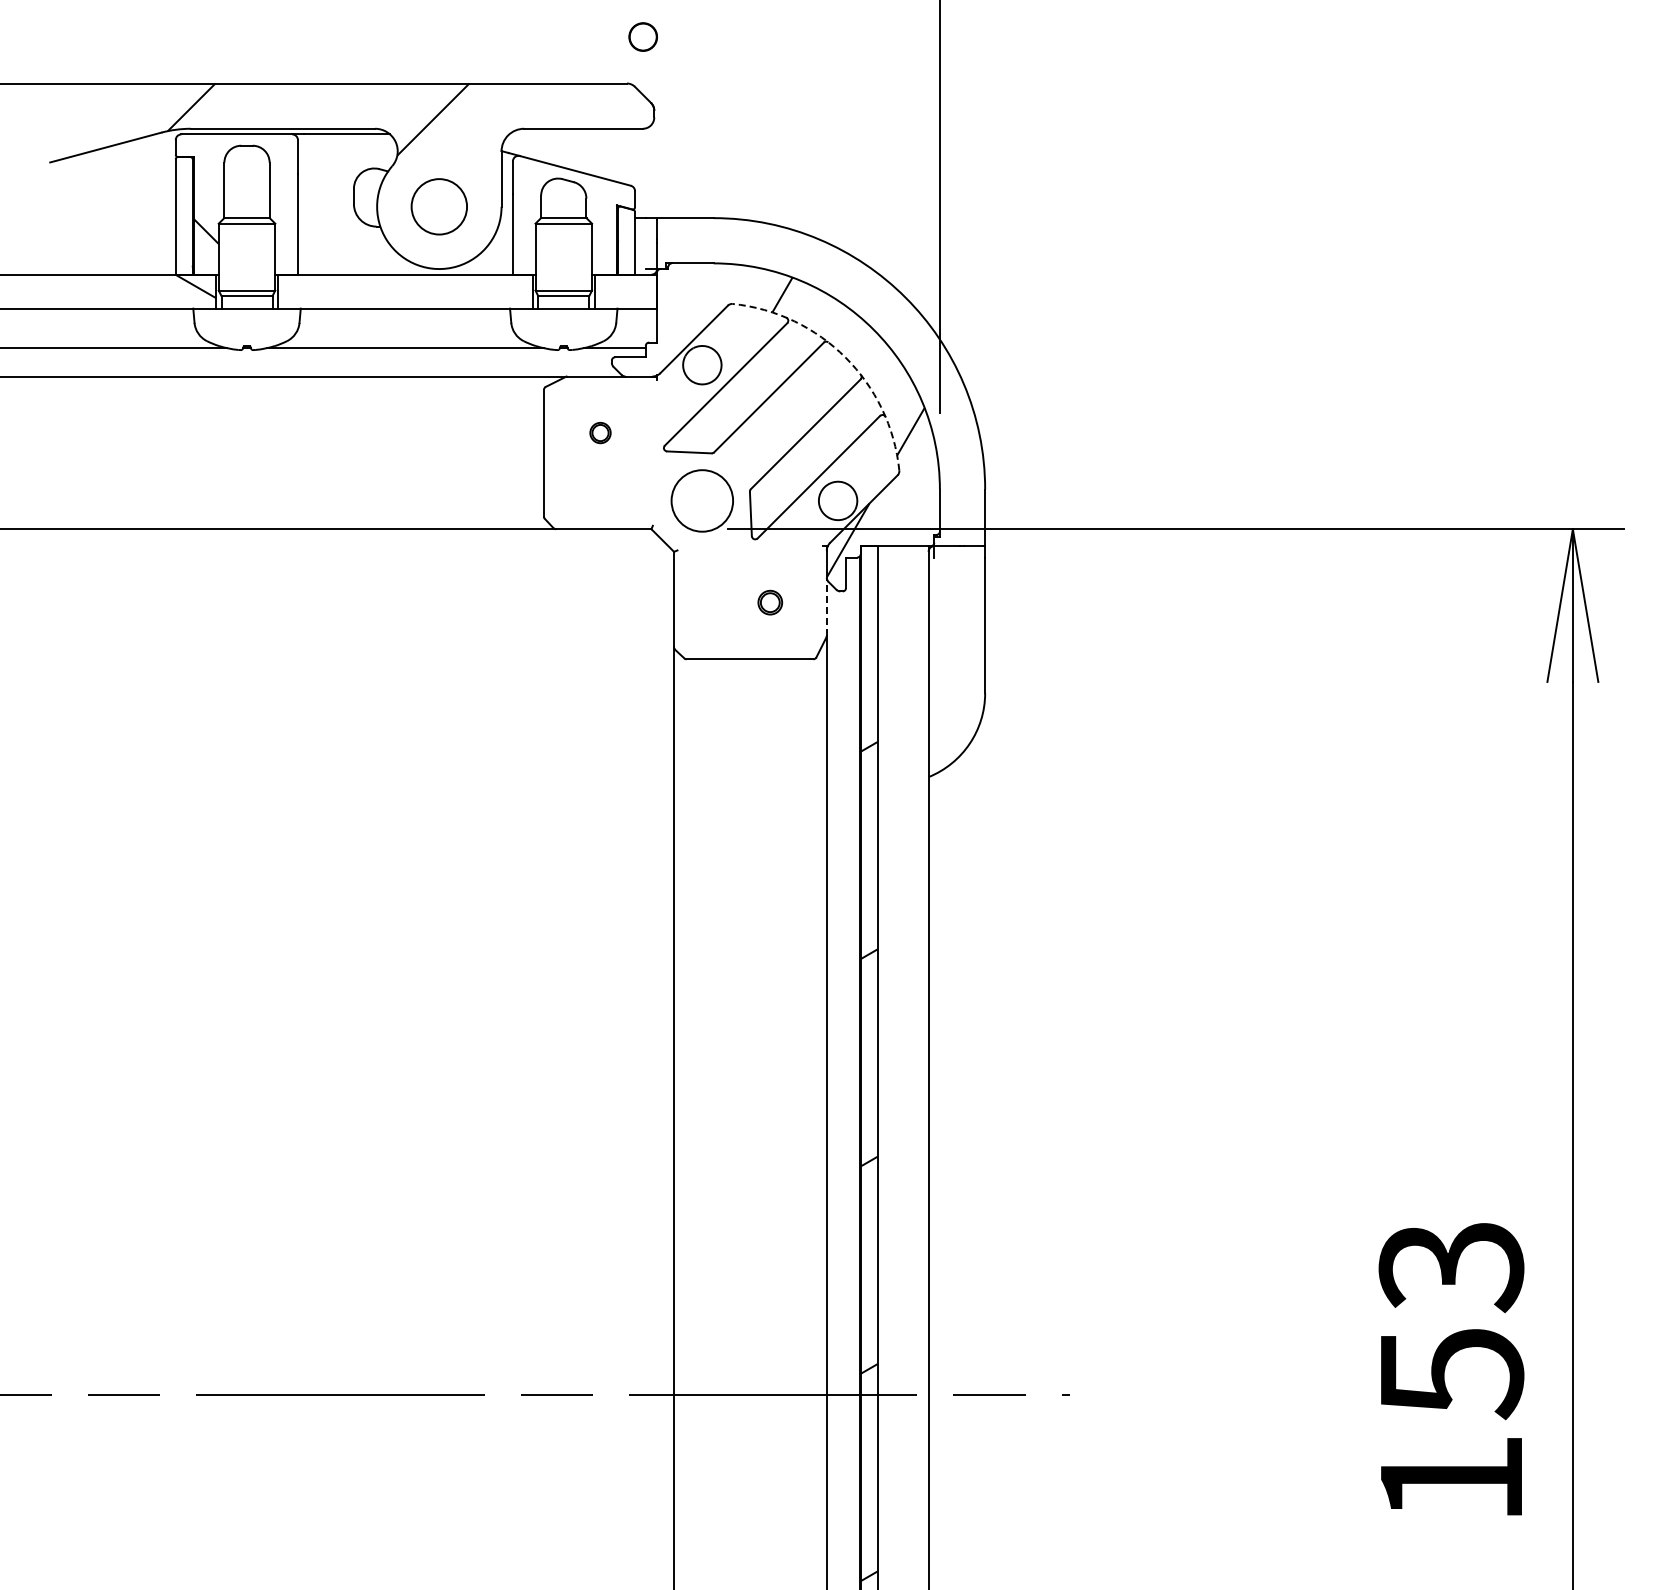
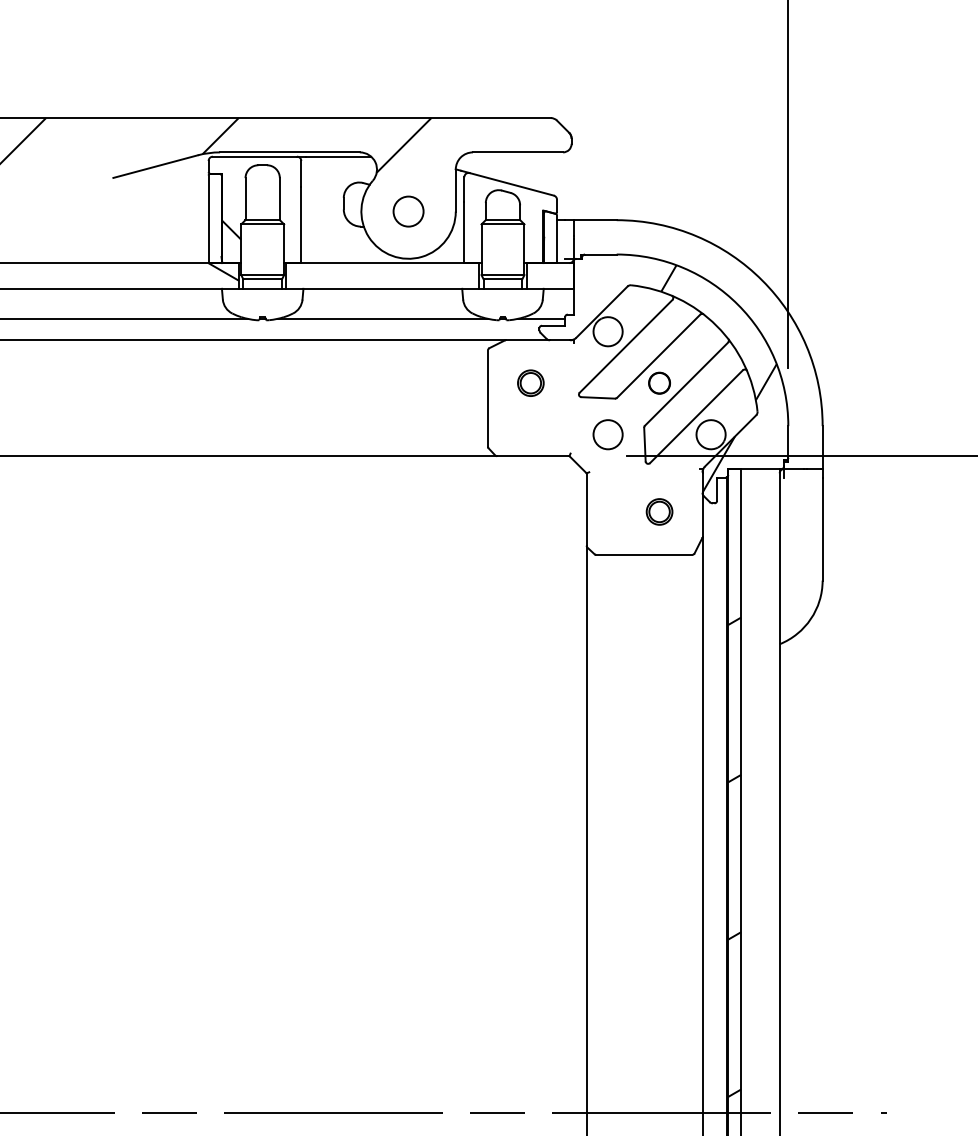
circle: (642, 36) -> (659, 382), moved
circle: (439, 206) -> (408, 211), size x0.71
arc: (845, 357) -> (716, 325), dashed -> solid
part: (600, 432) -> (530, 382), size x1.67
circle: (702, 500) -> (608, 434), size x0.62
part: (770, 602) -> (659, 511), size x1.43
line: (826, 606) -> (702, 514), dashed -> solid

